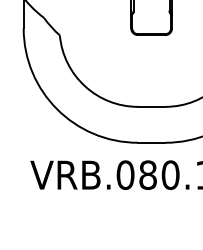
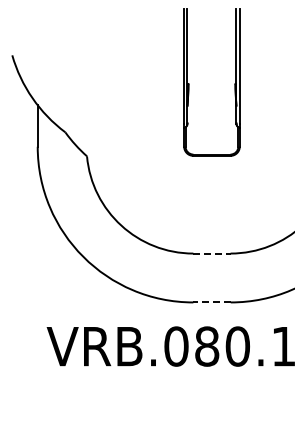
line: (151, 106) -> (211, 253), solid -> dashed
line: (152, 142) -> (212, 302), solid -> dashed

